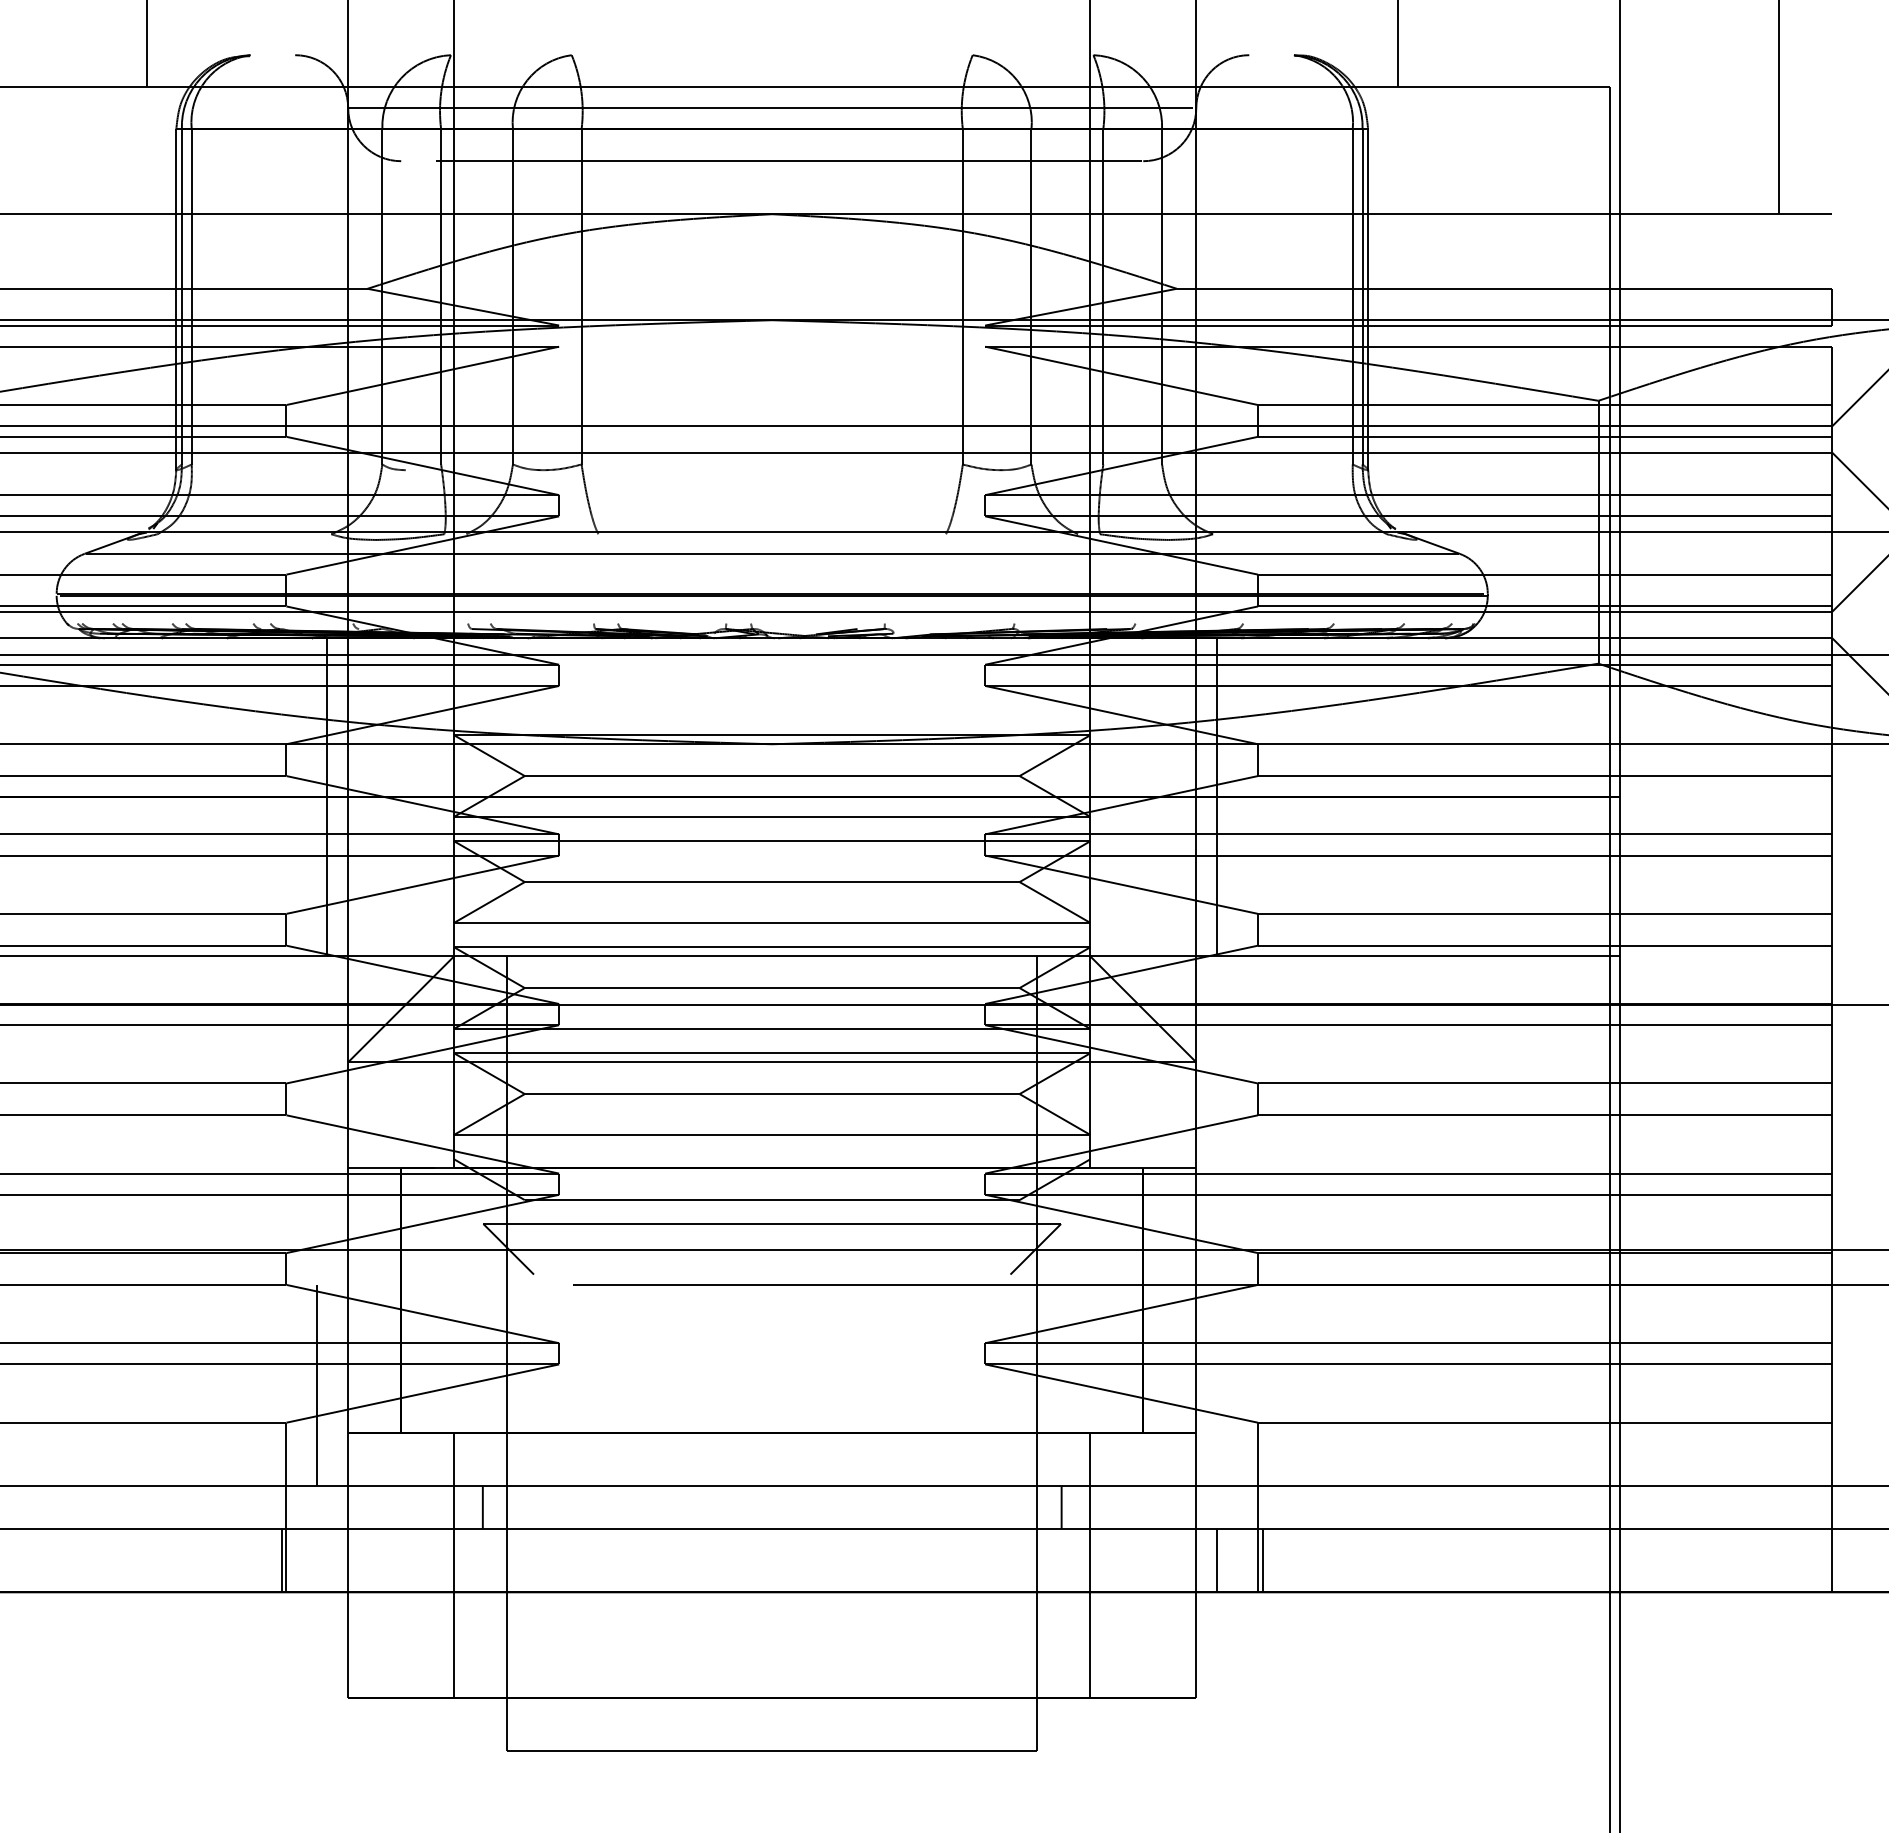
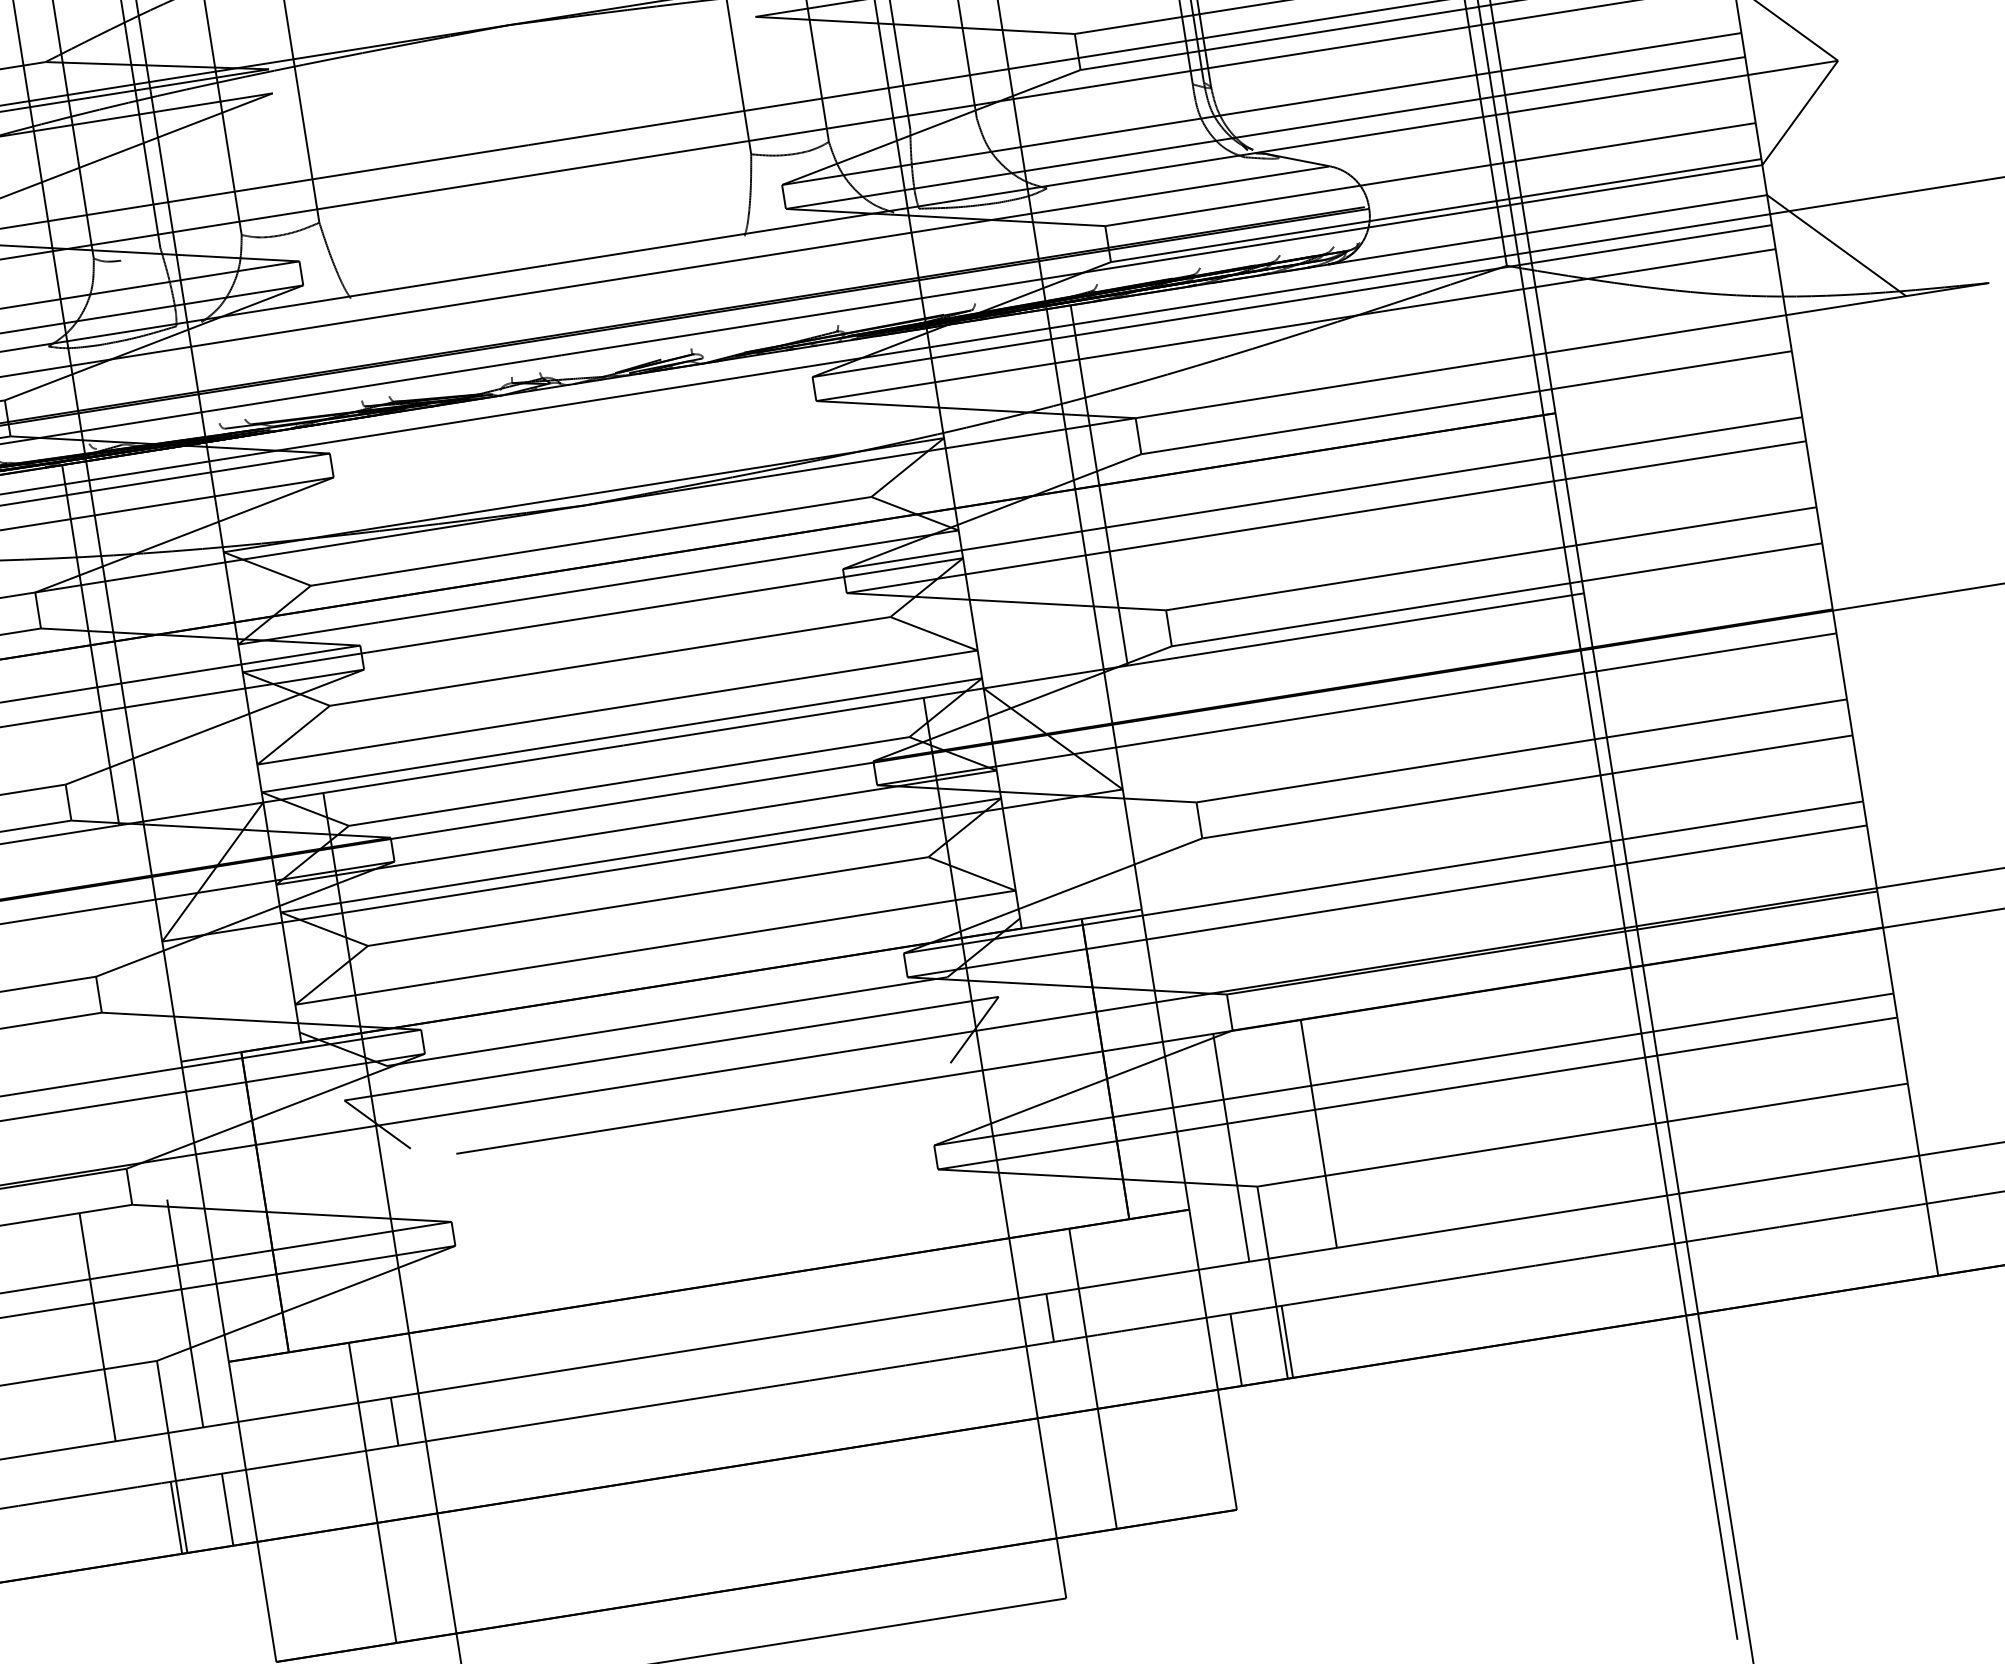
line: (239, 1385) -> (97, 1327), added
line: (1240, 1385) -> (1230, 1147), added
line: (1318, 1385) -> (1319, 1133), added
line: (326, 1560) -> (227, 1509), added

